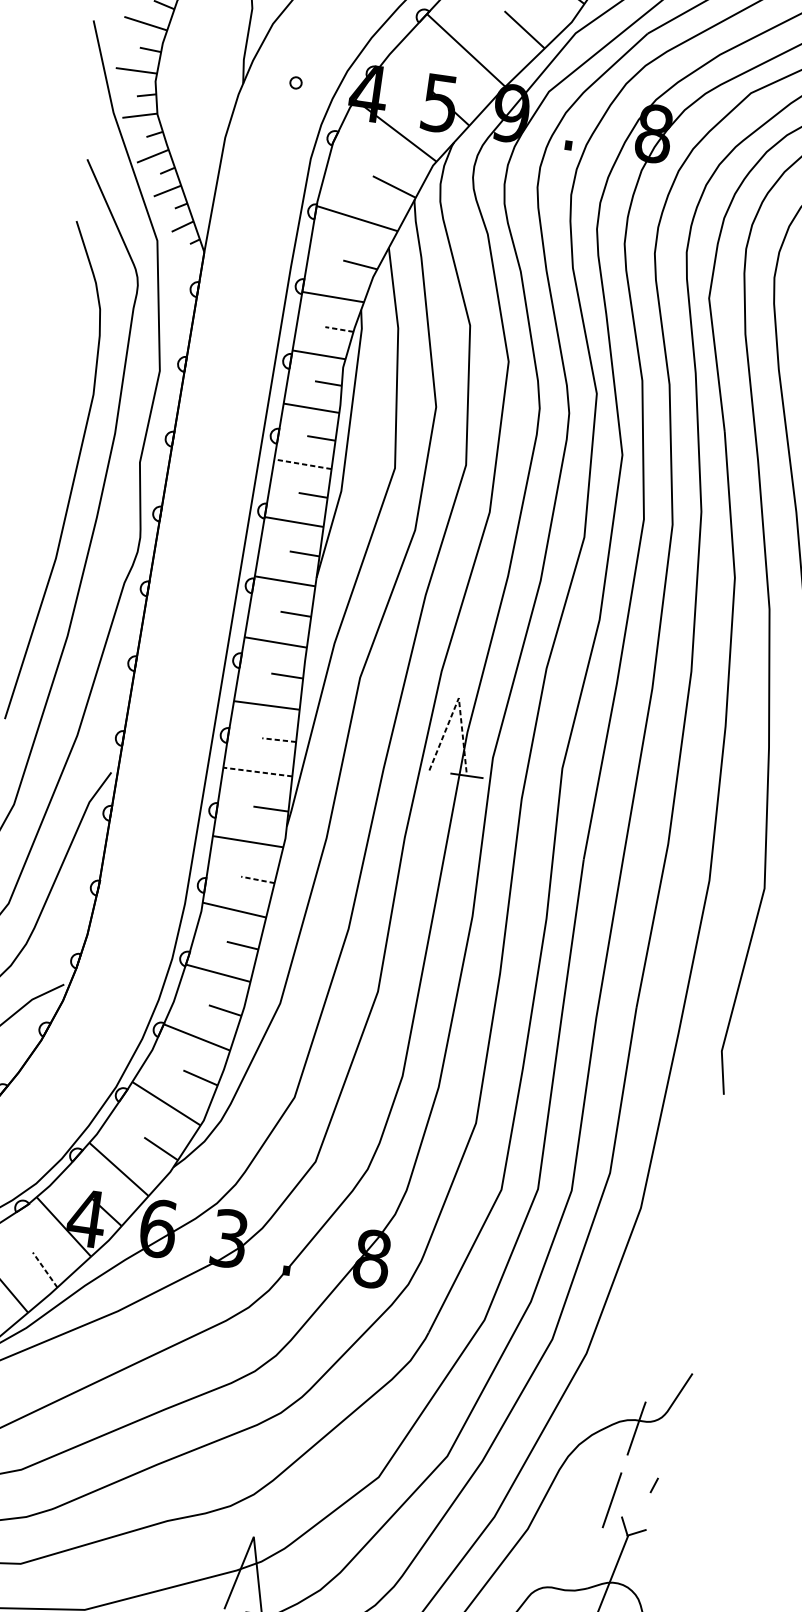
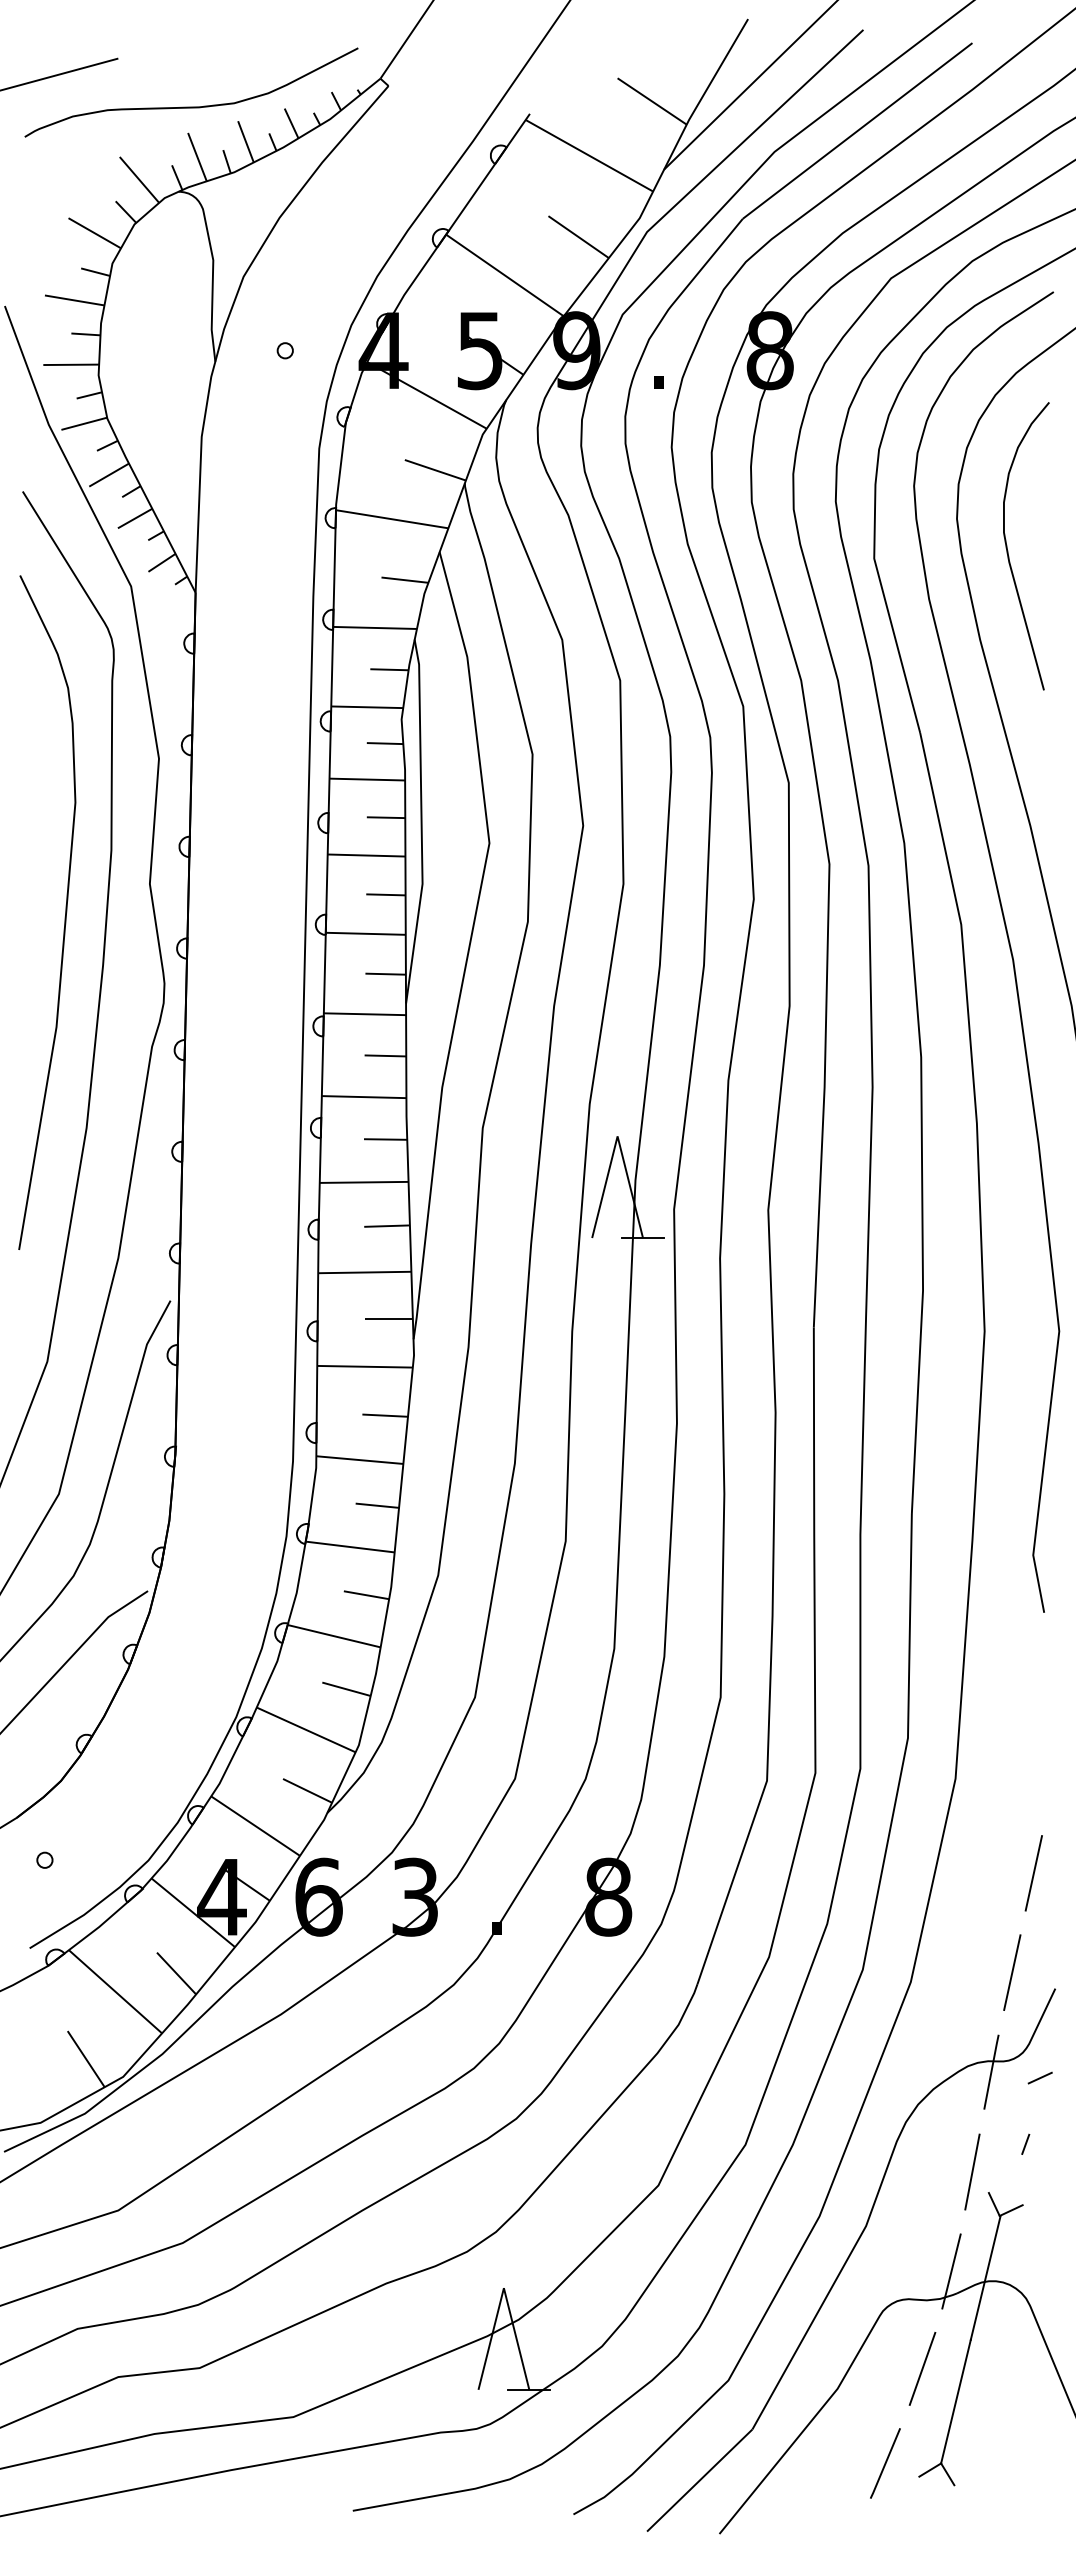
line: (338, 329) -> (388, 669), dashed -> solid
line: (302, 464) -> (366, 855), dashed -> solid
line: (458, 698) -> (617, 1136), dashed -> solid
line: (279, 740) -> (387, 1226), dashed -> solid
line: (257, 772) -> (364, 1272), dashed -> solid
line: (258, 879) -> (385, 1415), dashed -> solid
line: (45, 1269) -> (176, 1973), dashed -> solid
line: (688, 1286) -> (1033, 1873), added
line: (662, 1357) -> (1012, 1972), added
line: (671, 1437) -> (1039, 2077), added
line: (586, 1571) -> (951, 2271), added

